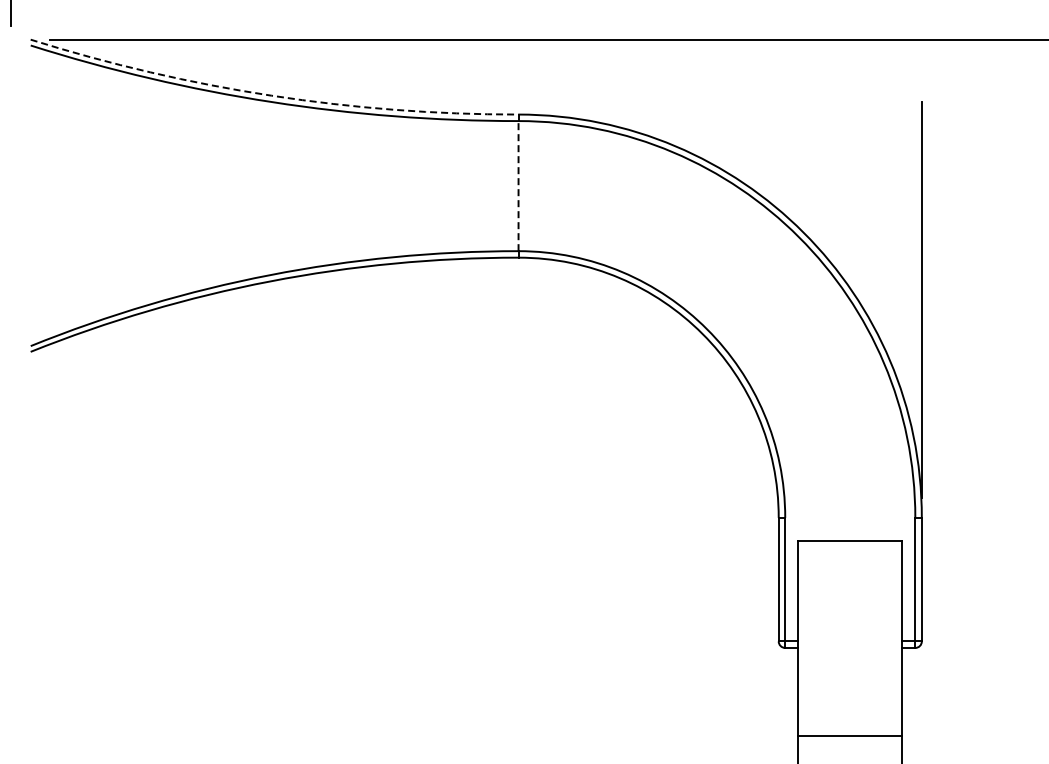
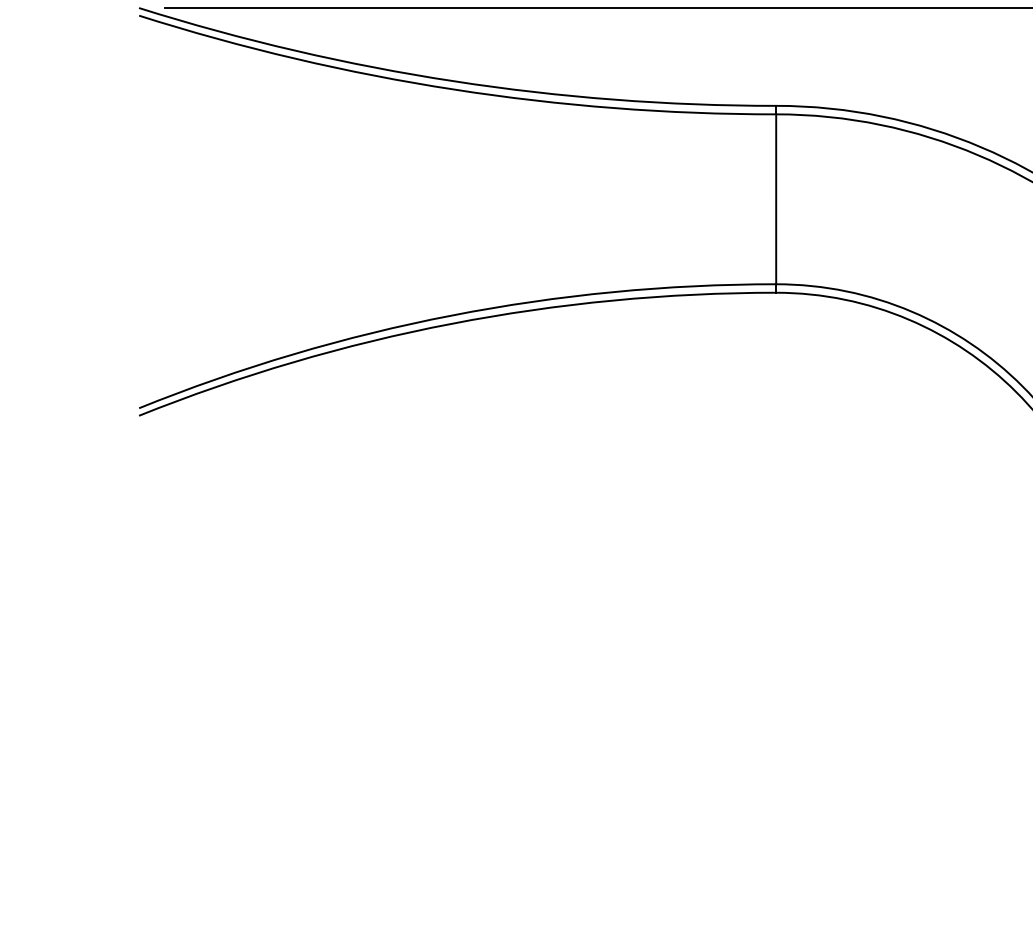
arc: (271, 95) -> (453, 80), dashed -> solid
line: (518, 185) -> (776, 198), dashed -> solid

